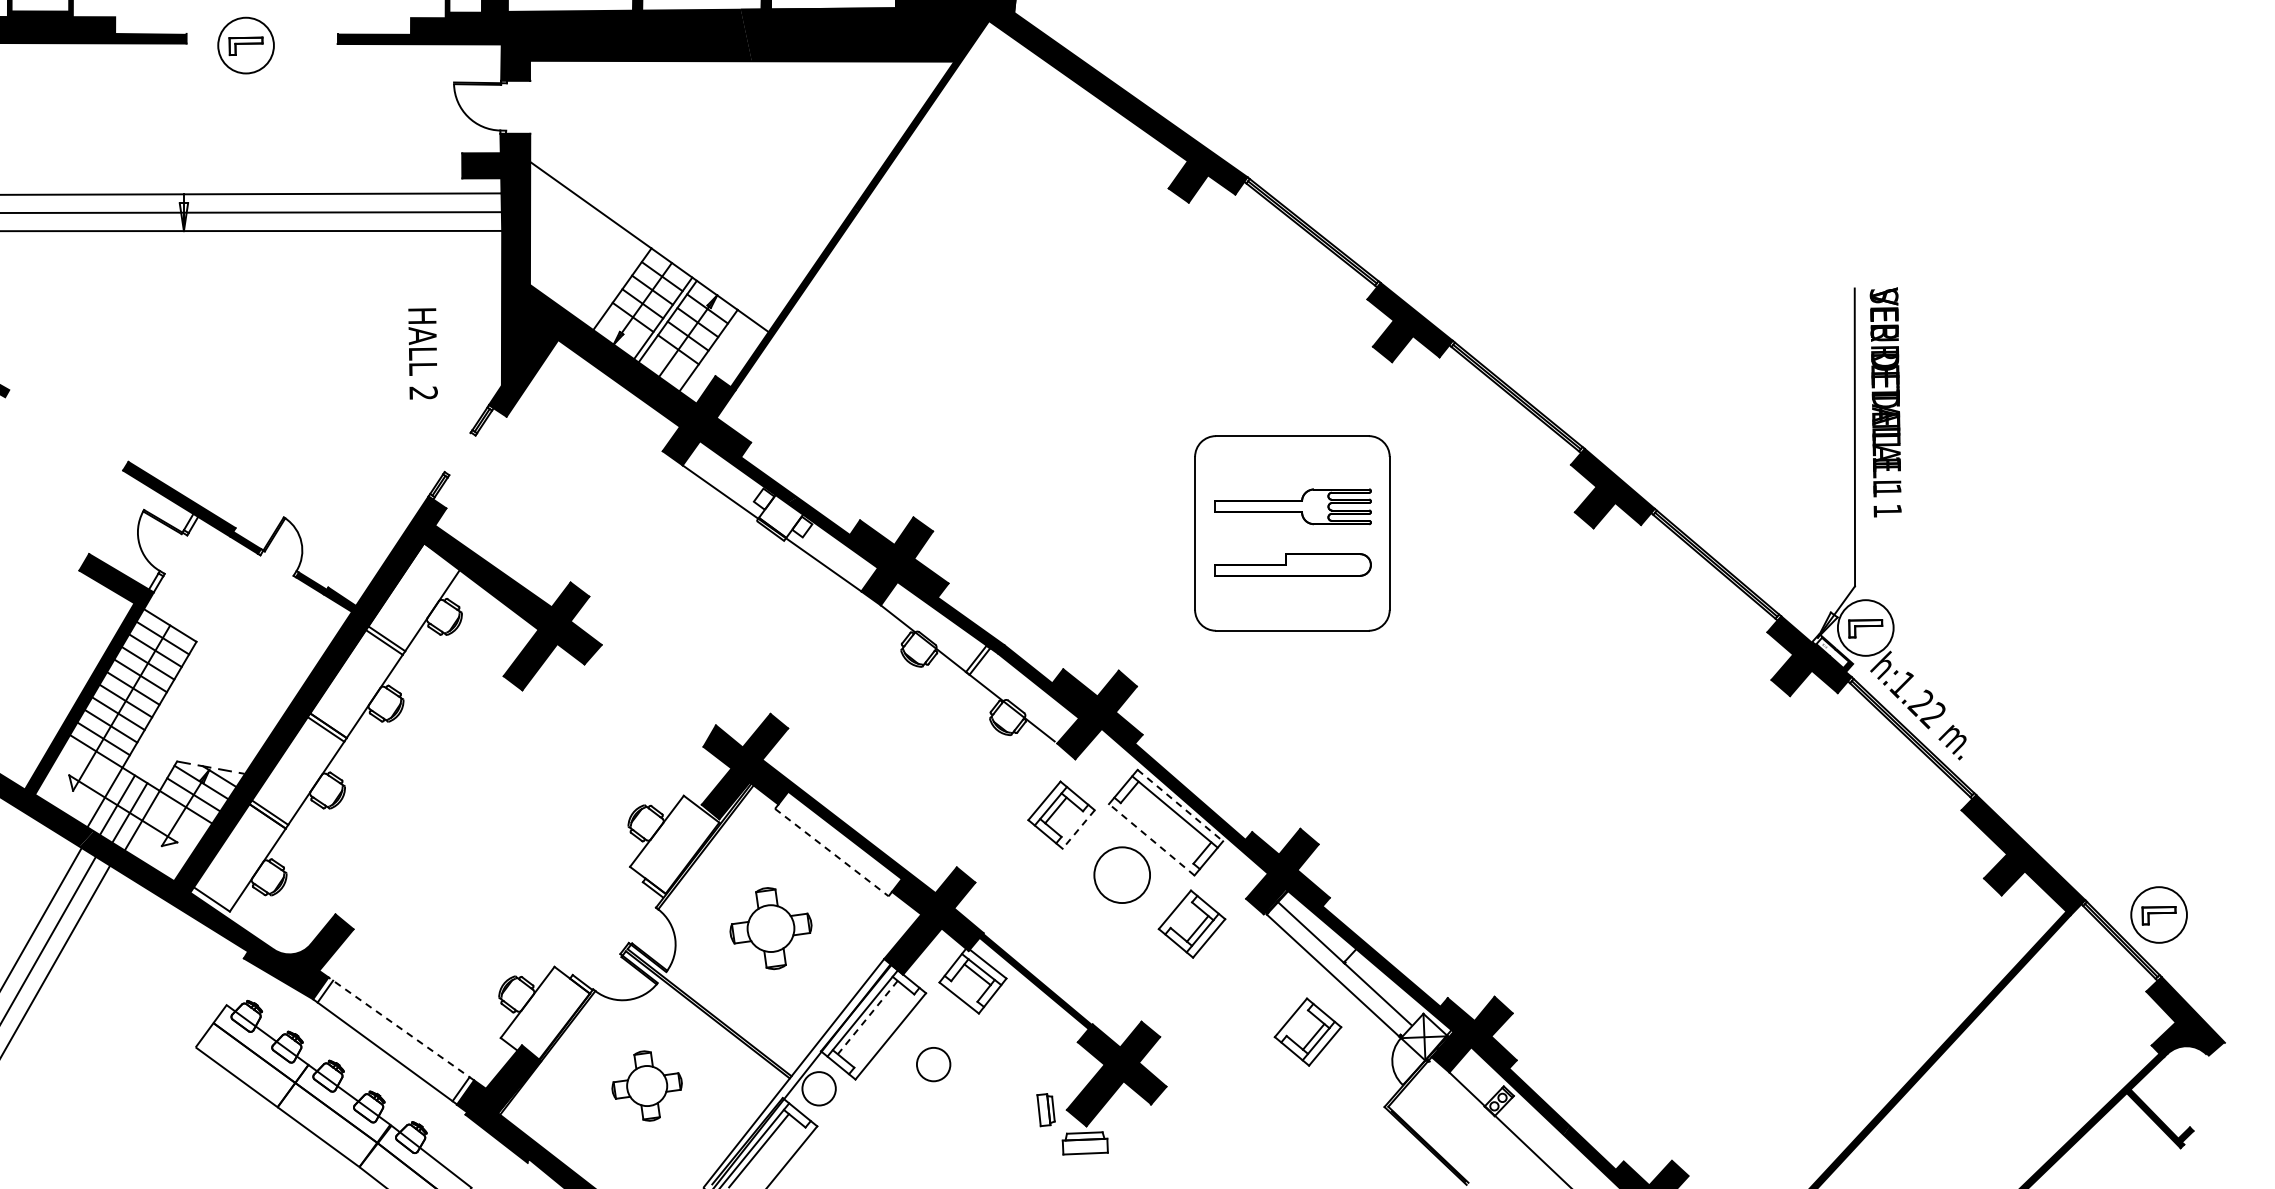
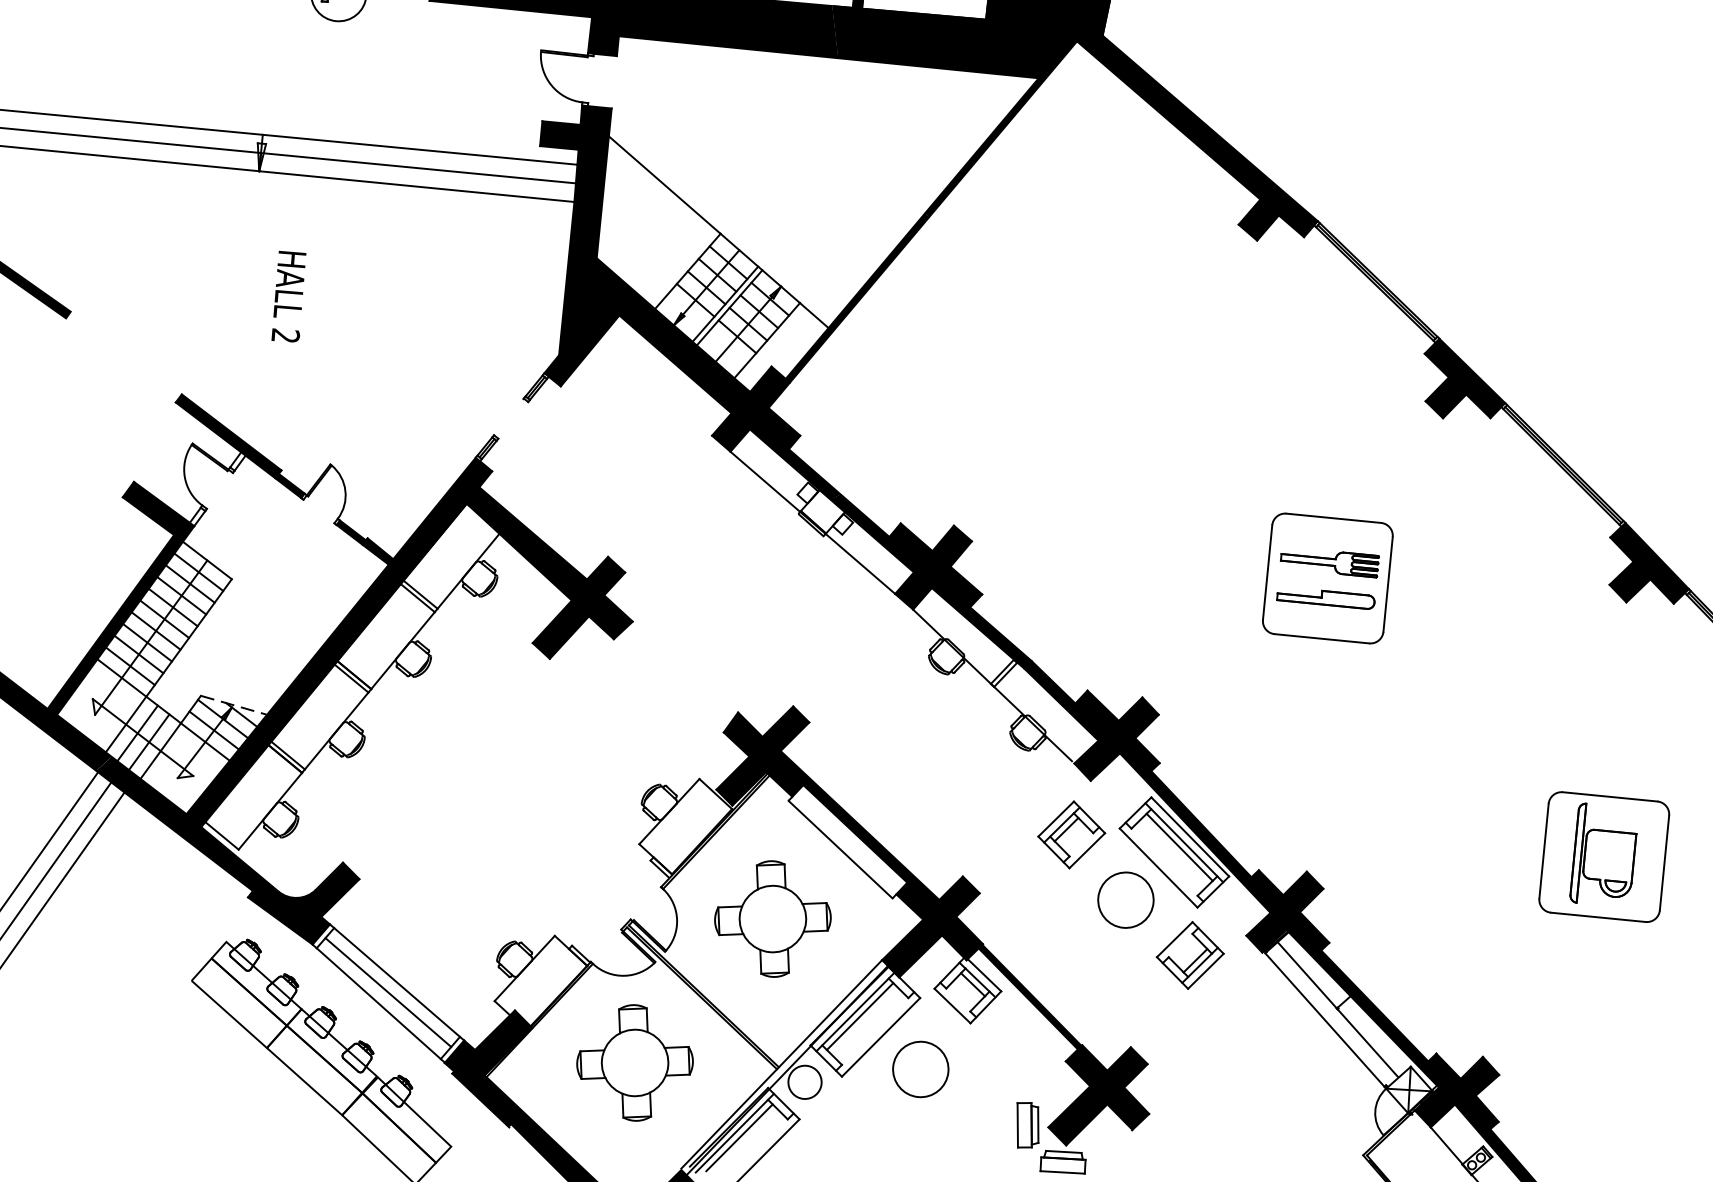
text: (422, 353) -> (288, 296), moved
part: (1292, 533) -> (1327, 578), size x0.62
part: (1596, 784) -> (1604, 856), added
line: (1180, 805) -> (1190, 836), dashed -> solid
line: (1170, 816) -> (1179, 846), added
line: (1078, 829) -> (1087, 850), dashed -> solid
line: (1151, 839) -> (1158, 867), dashed -> solid
line: (831, 852) -> (840, 849), dashed -> solid
part: (770, 928) -> (772, 918), size x1.43
line: (867, 1017) -> (859, 1016), dashed -> solid
line: (400, 1028) -> (396, 981), dashed -> solid
part: (1307, 1031) -> (1294, 1073), removed
line: (393, 1039) -> (388, 992), added
circle: (933, 1064) -> (920, 1069), size x1.67
part: (646, 1085) -> (634, 1062), size x1.67
part: (1045, 1109) -> (1027, 1124), size x1.43

